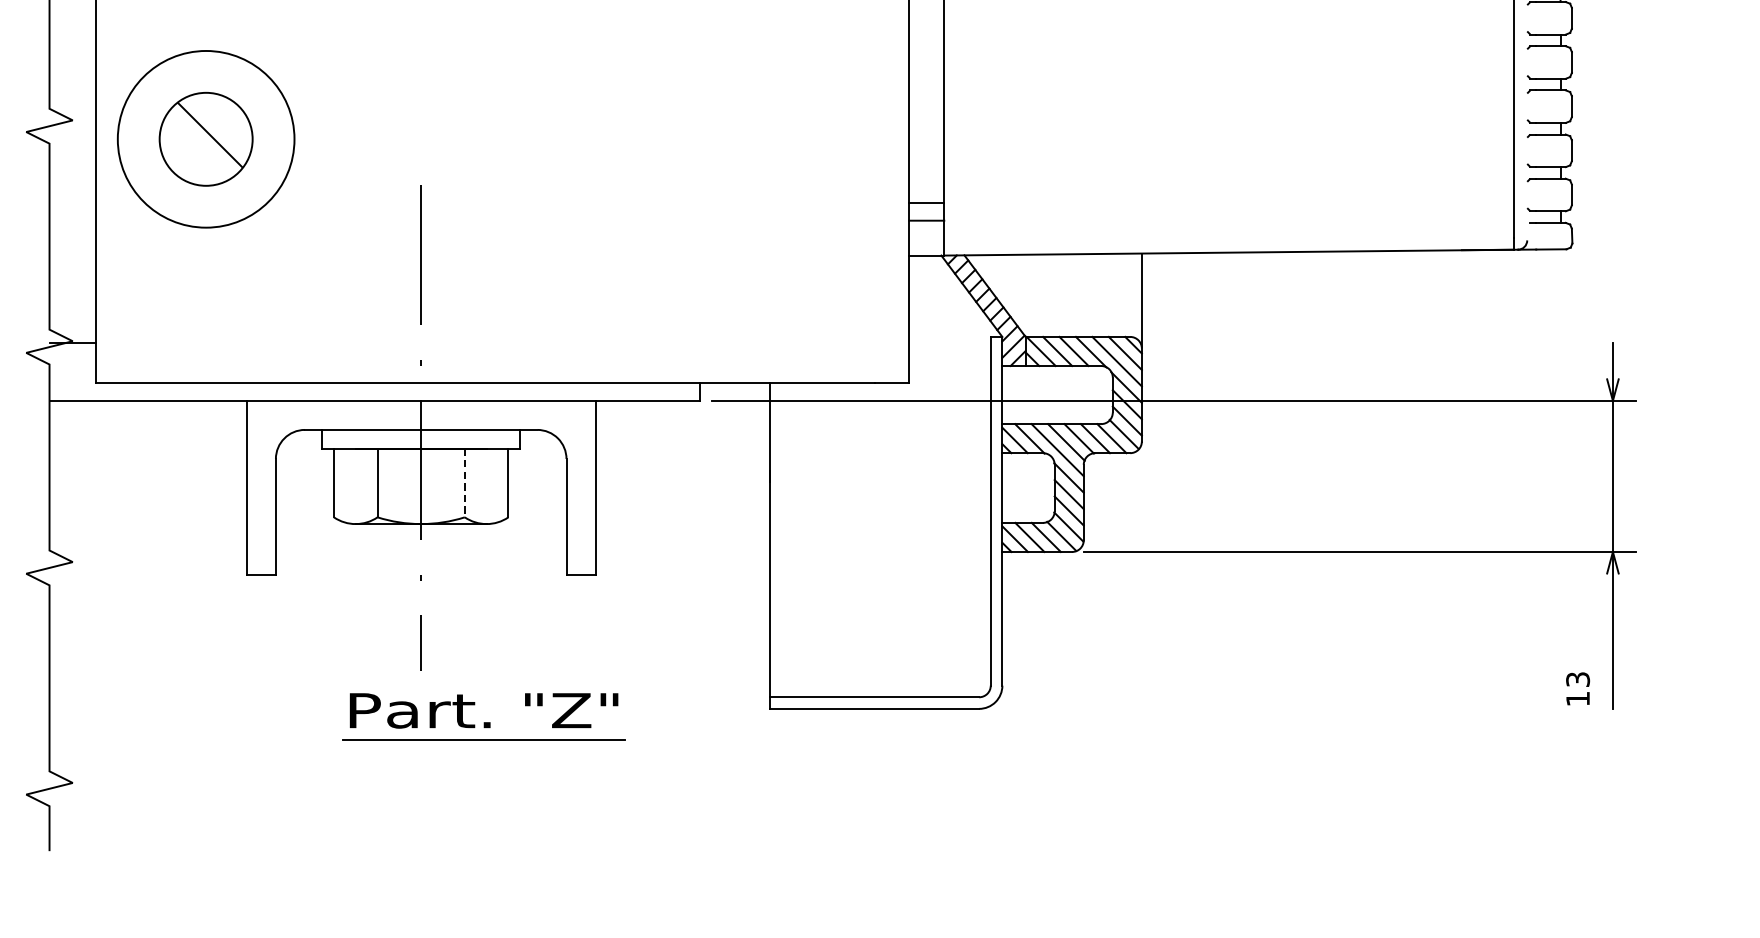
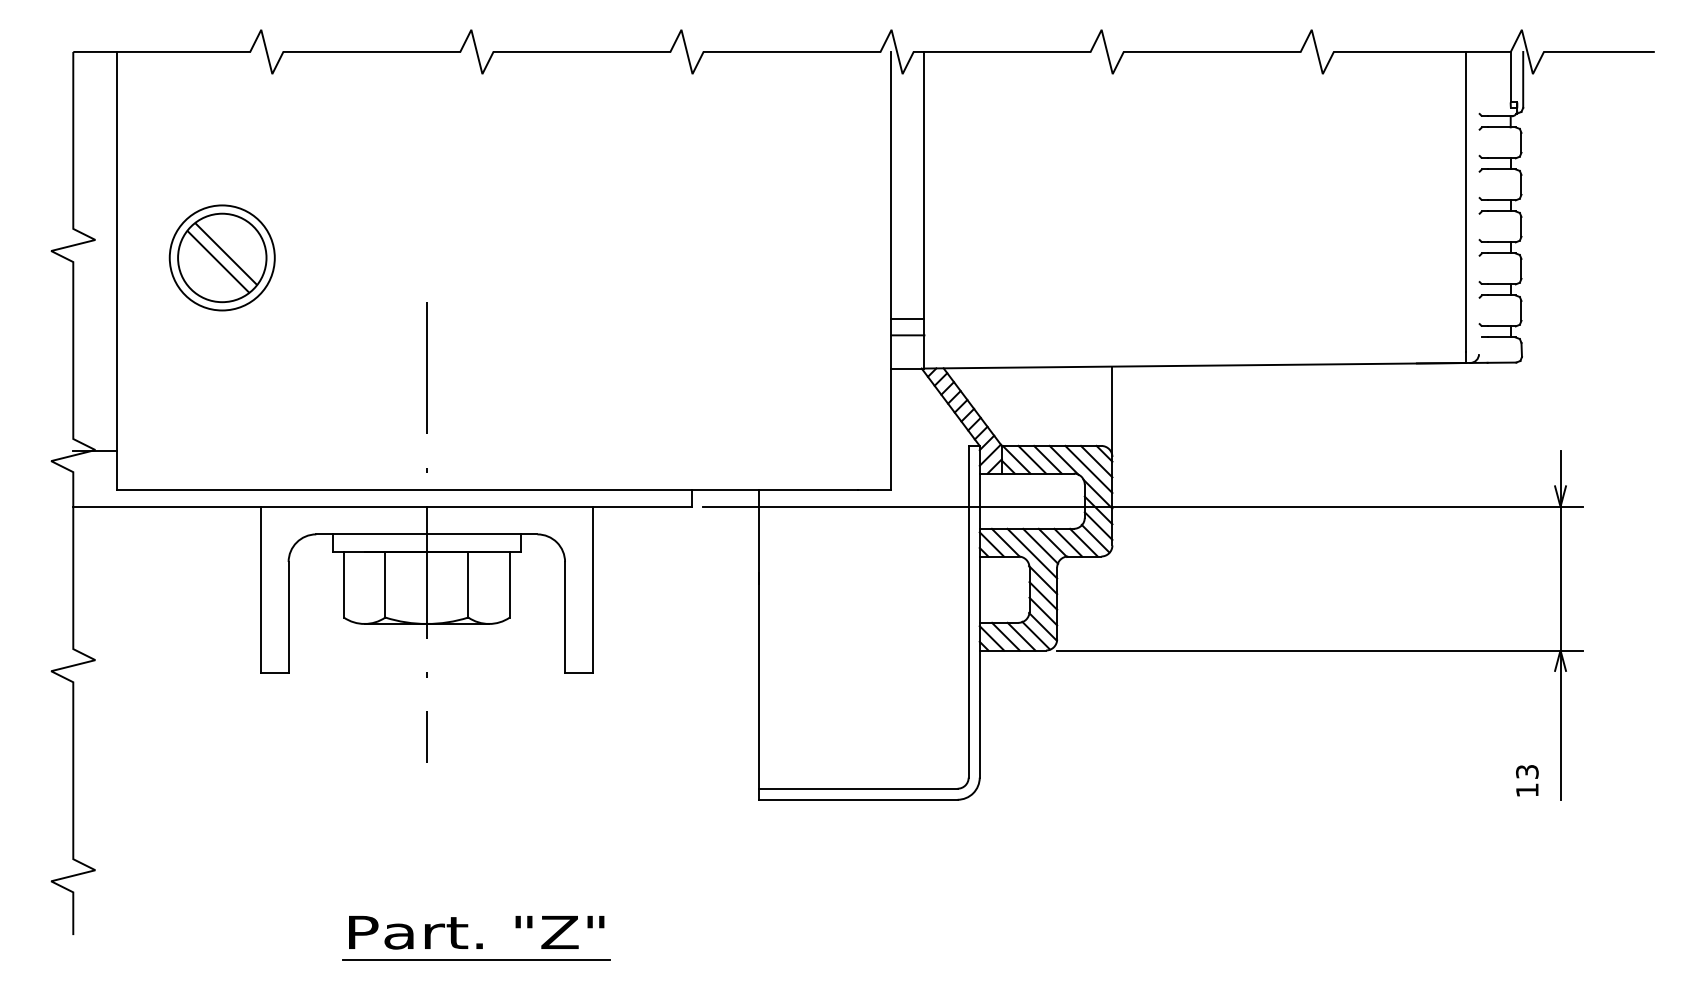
circle: (205, 138) -> (221, 257), size x0.62
line: (201, 143) -> (217, 261), added
line: (464, 482) -> (468, 584), dashed -> solid
part: (483, 717) -> (476, 938), moved

